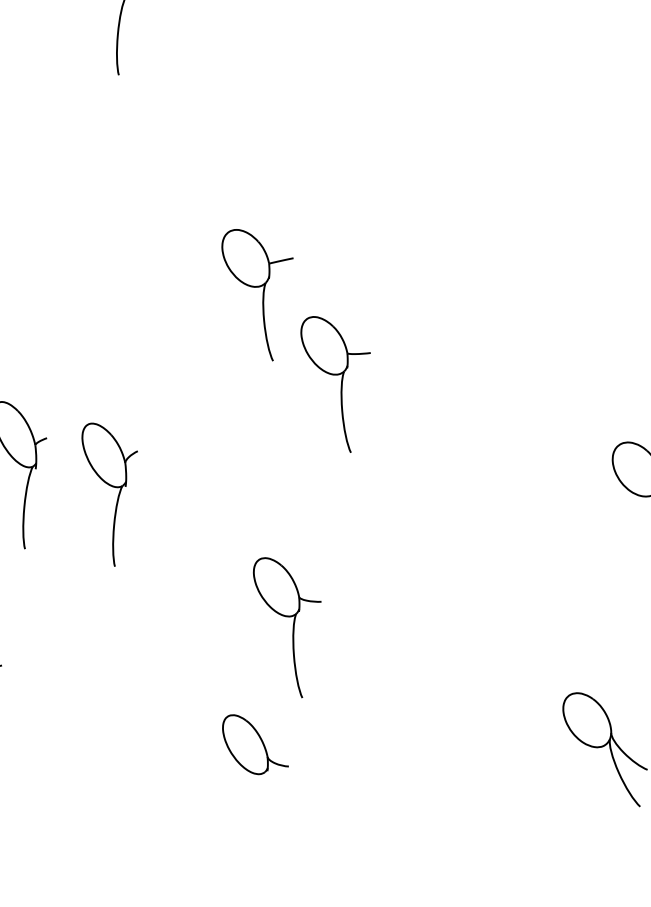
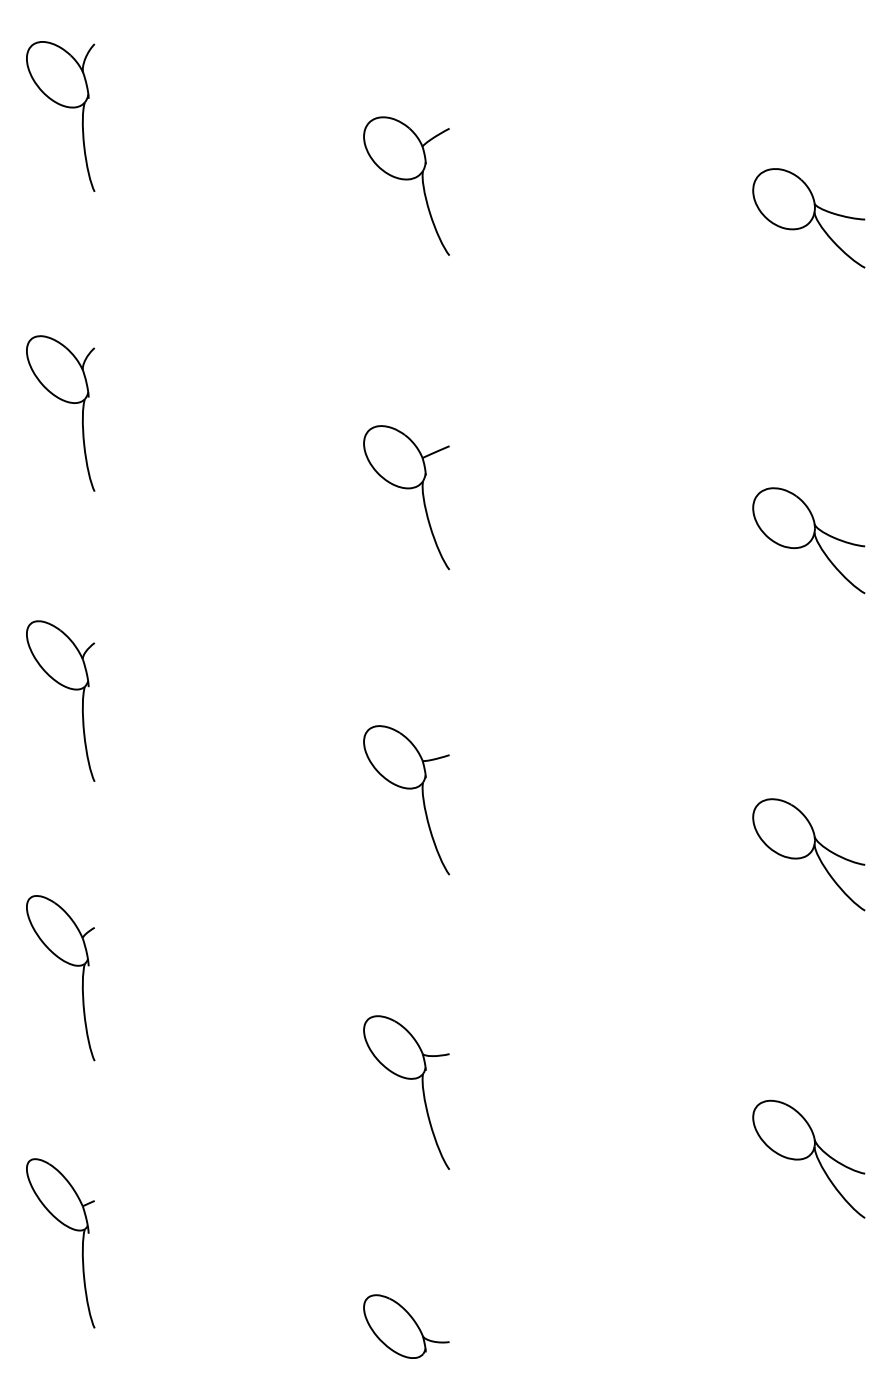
part: (250, 287) -> (406, 489), moved
part: (106, 484) -> (66, 688), moved
part: (255, 746) -> (406, 1326), moved

